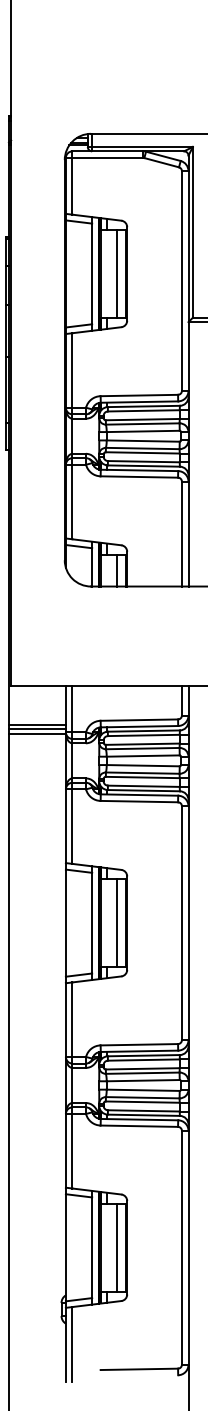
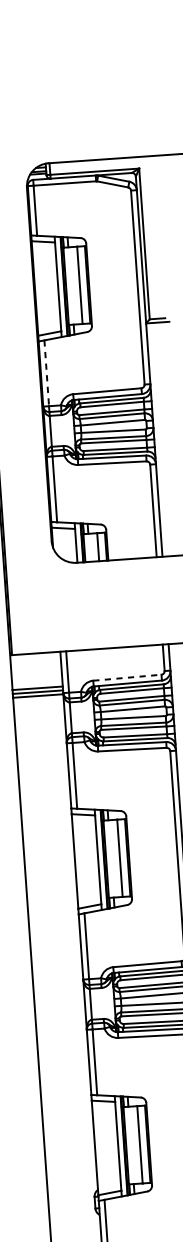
line: (72, 371) -> (46, 374), solid -> dashed
line: (139, 720) -> (127, 678), solid -> dashed

